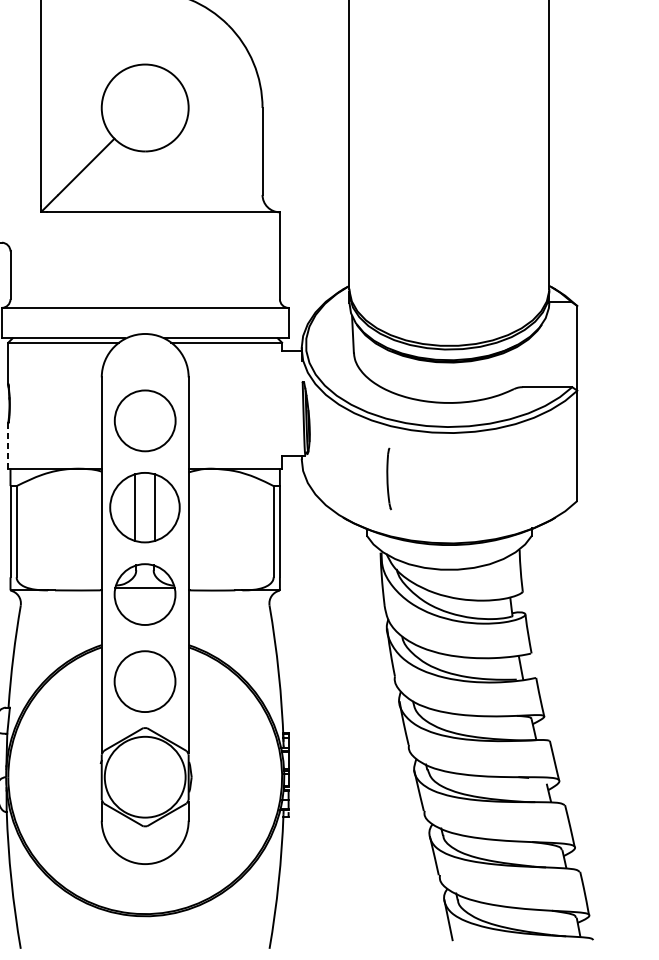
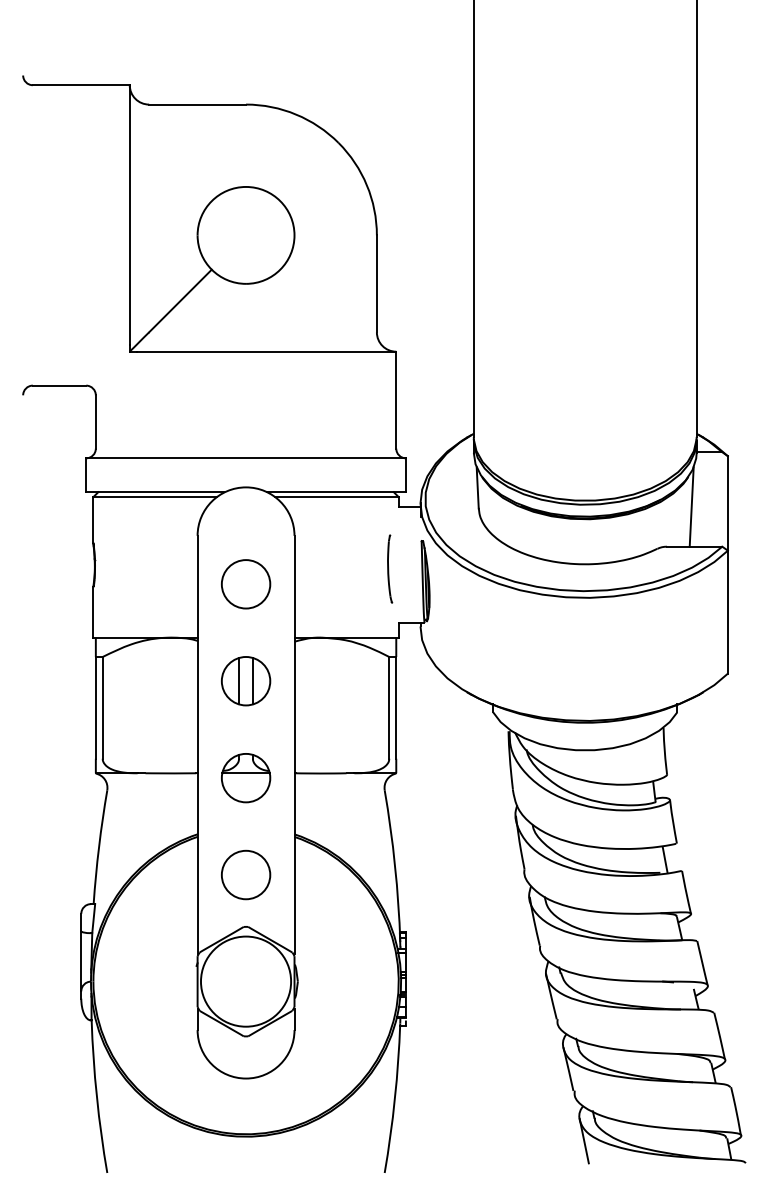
line: (544, 351) -> (691, 506), added
circle: (144, 421) -> (245, 584), size x0.71
line: (8, 446) -> (93, 612), dashed -> solid
part: (389, 478) -> (390, 568), moved
part: (145, 508) -> (246, 681), size x0.62
part: (145, 595) -> (246, 778), size x0.71
circle: (145, 681) -> (246, 874), size x0.71

